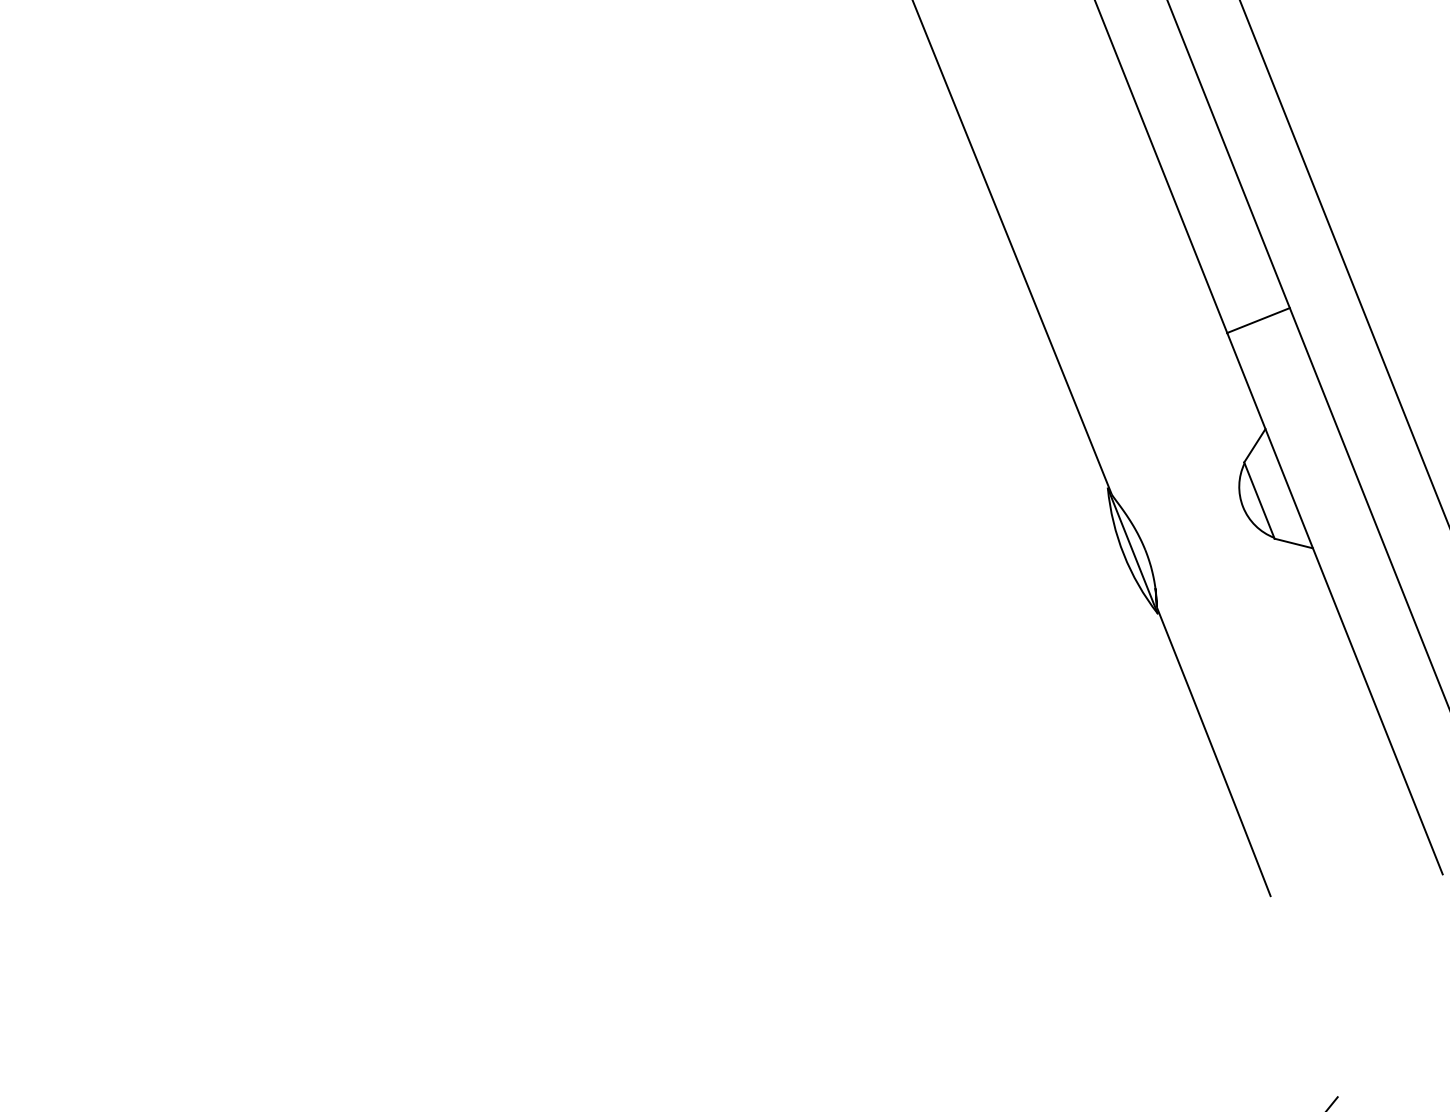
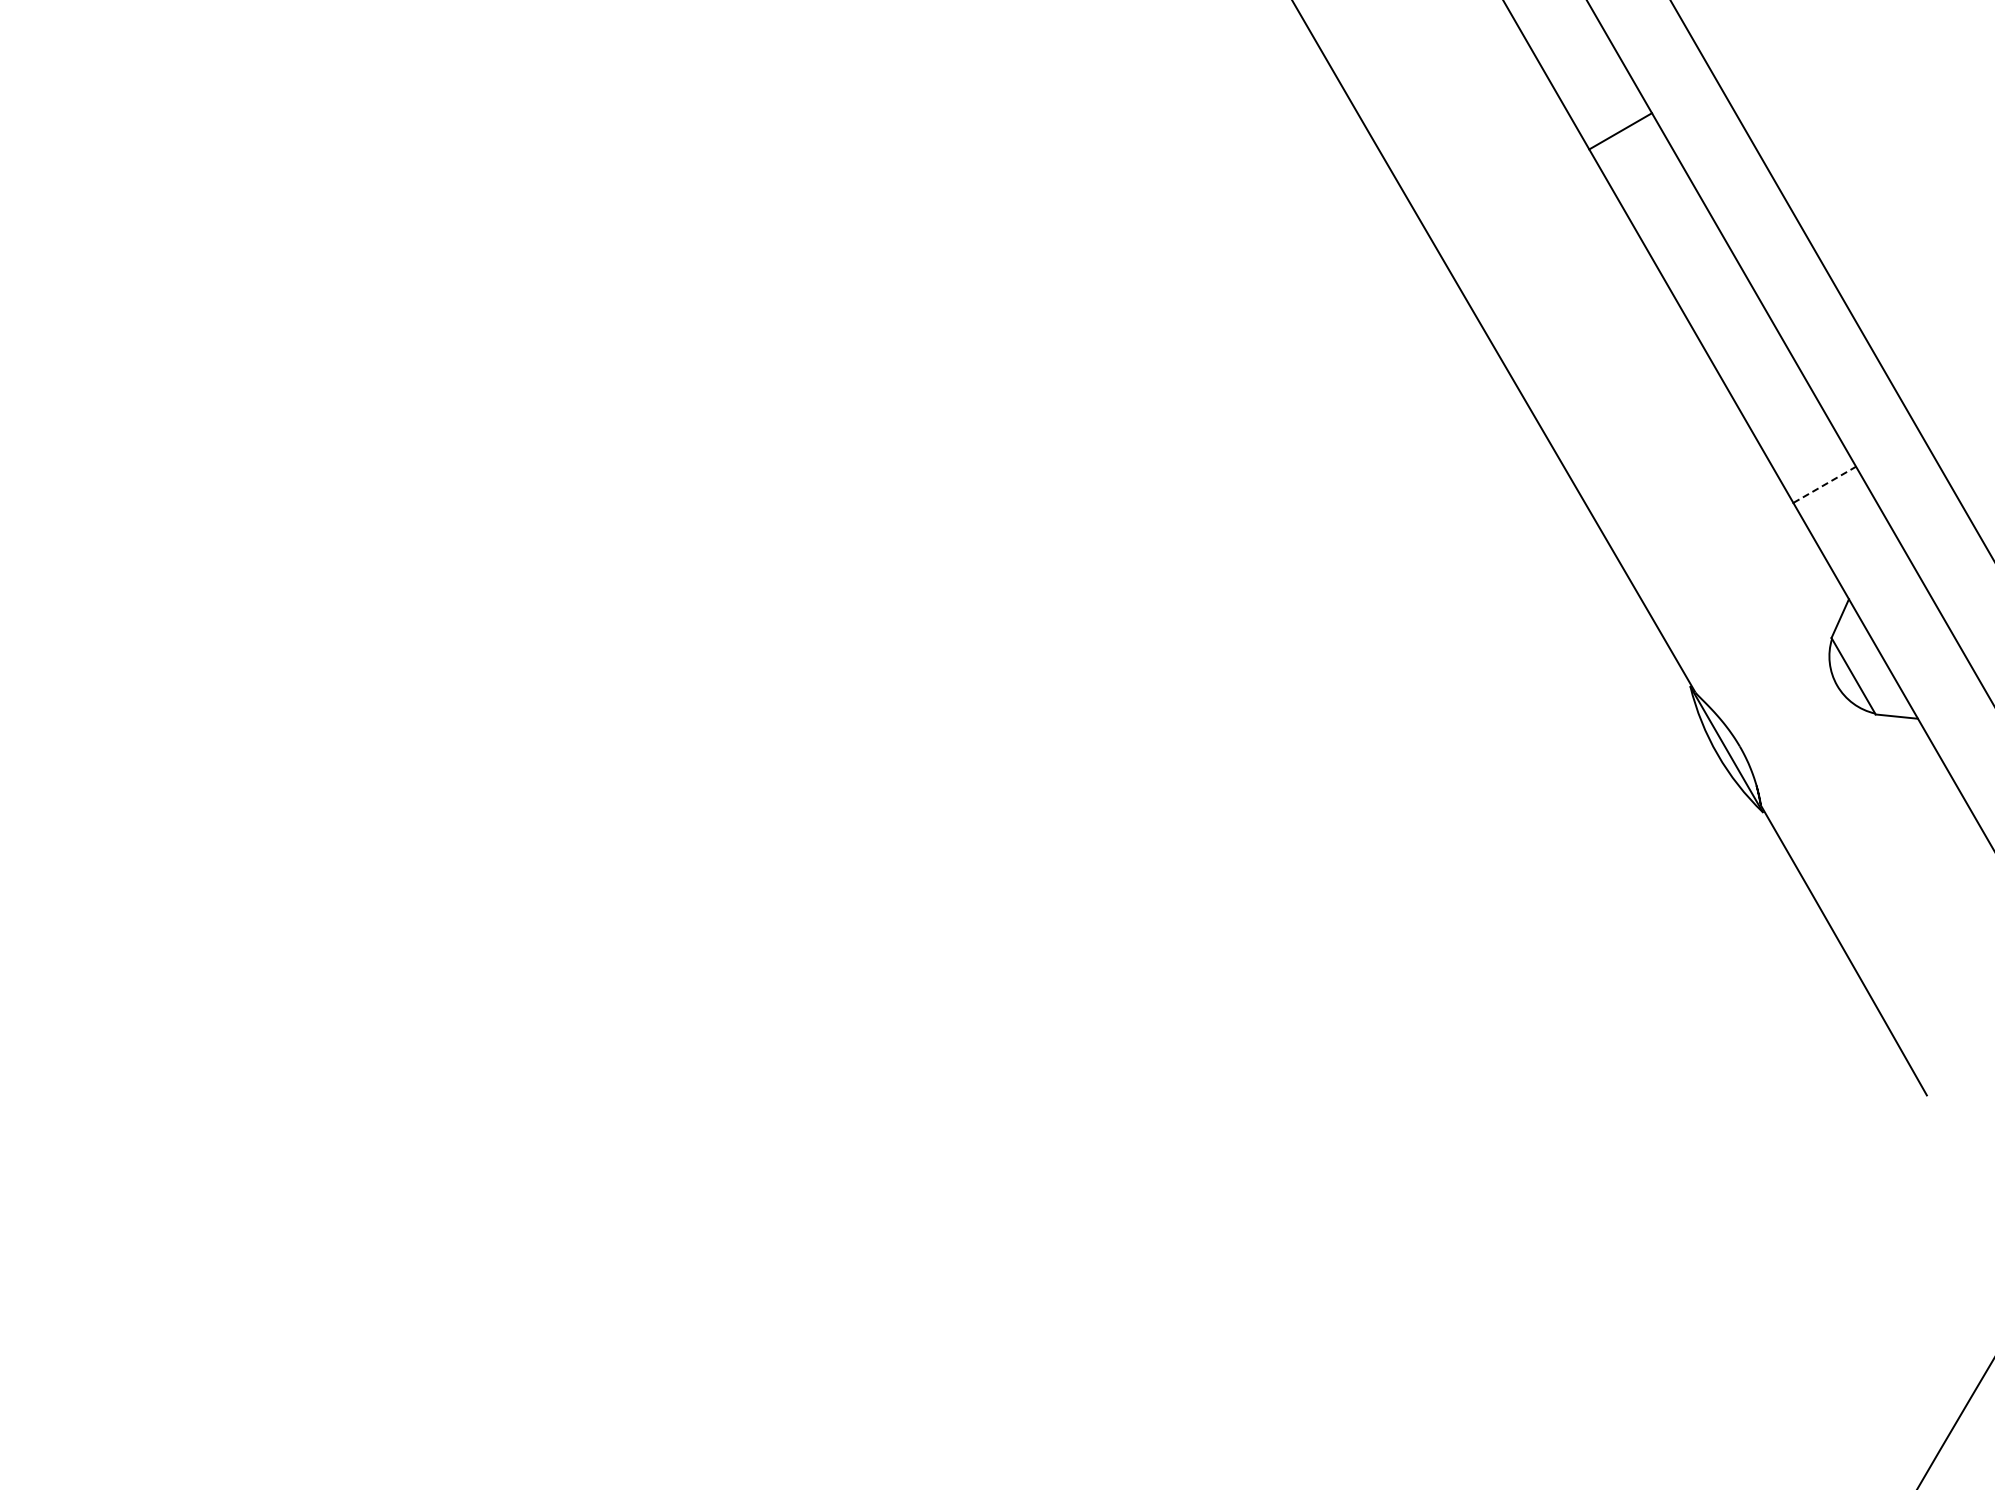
line: (1259, 320) -> (1825, 484), solid -> dashed

